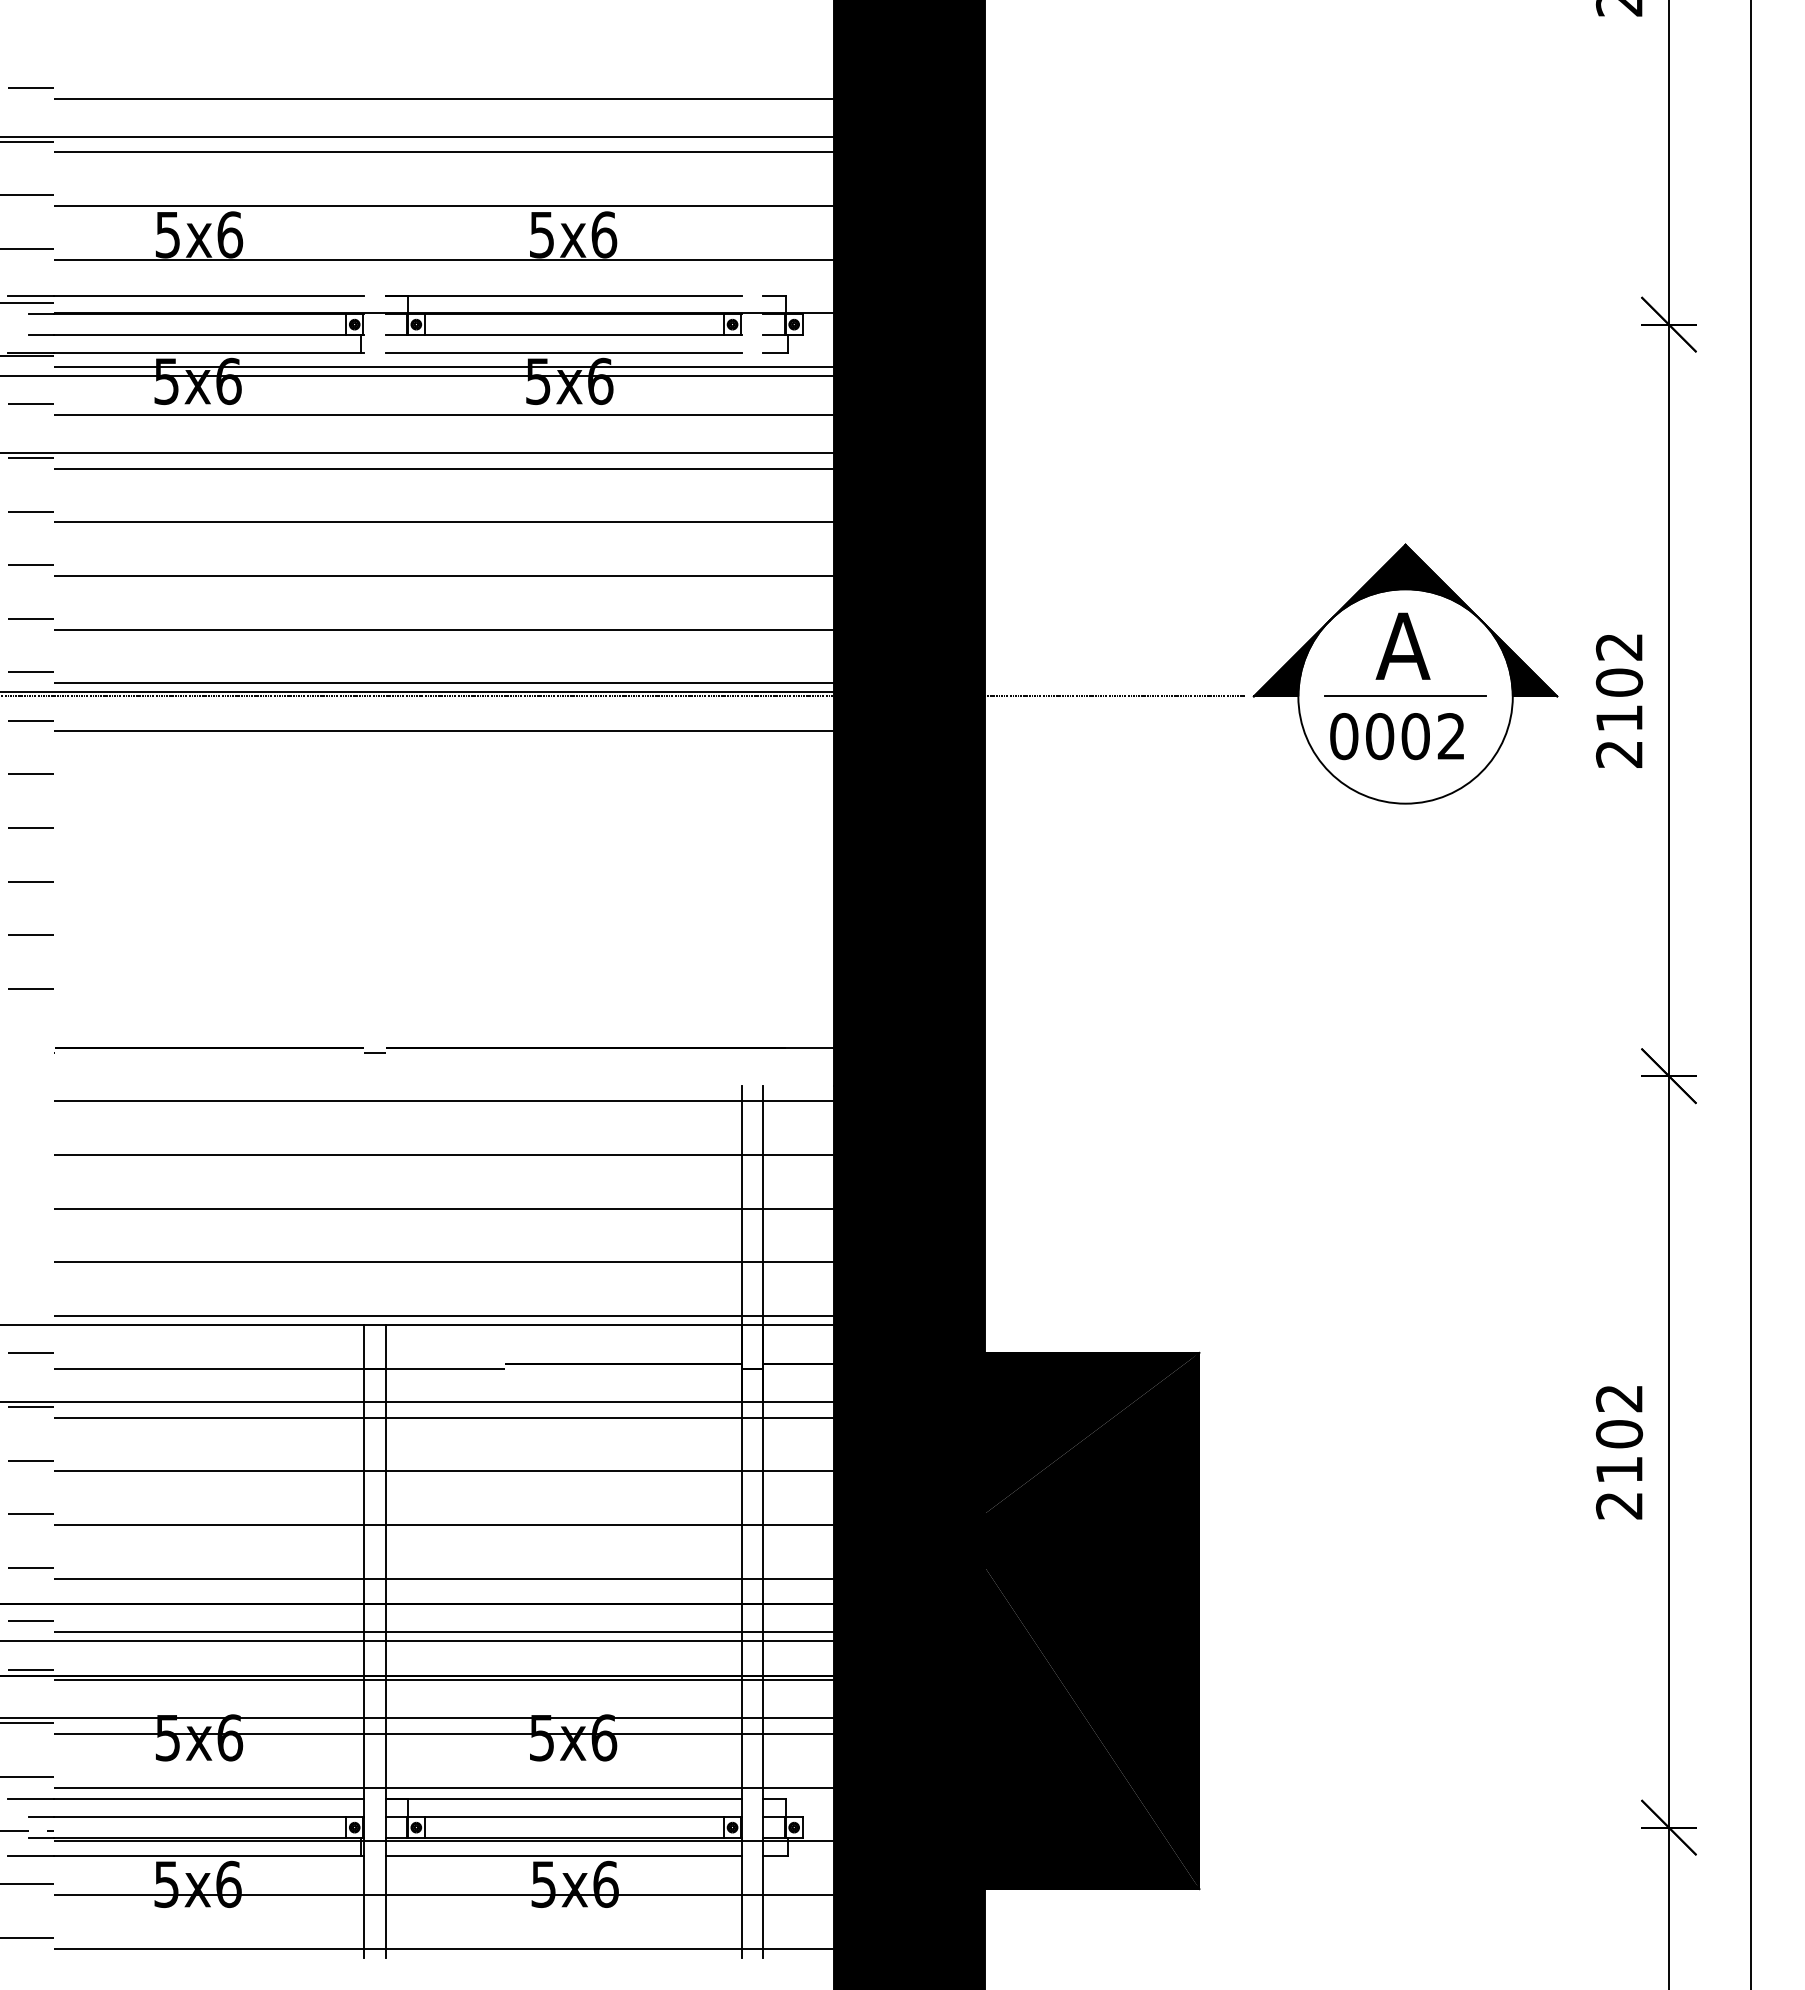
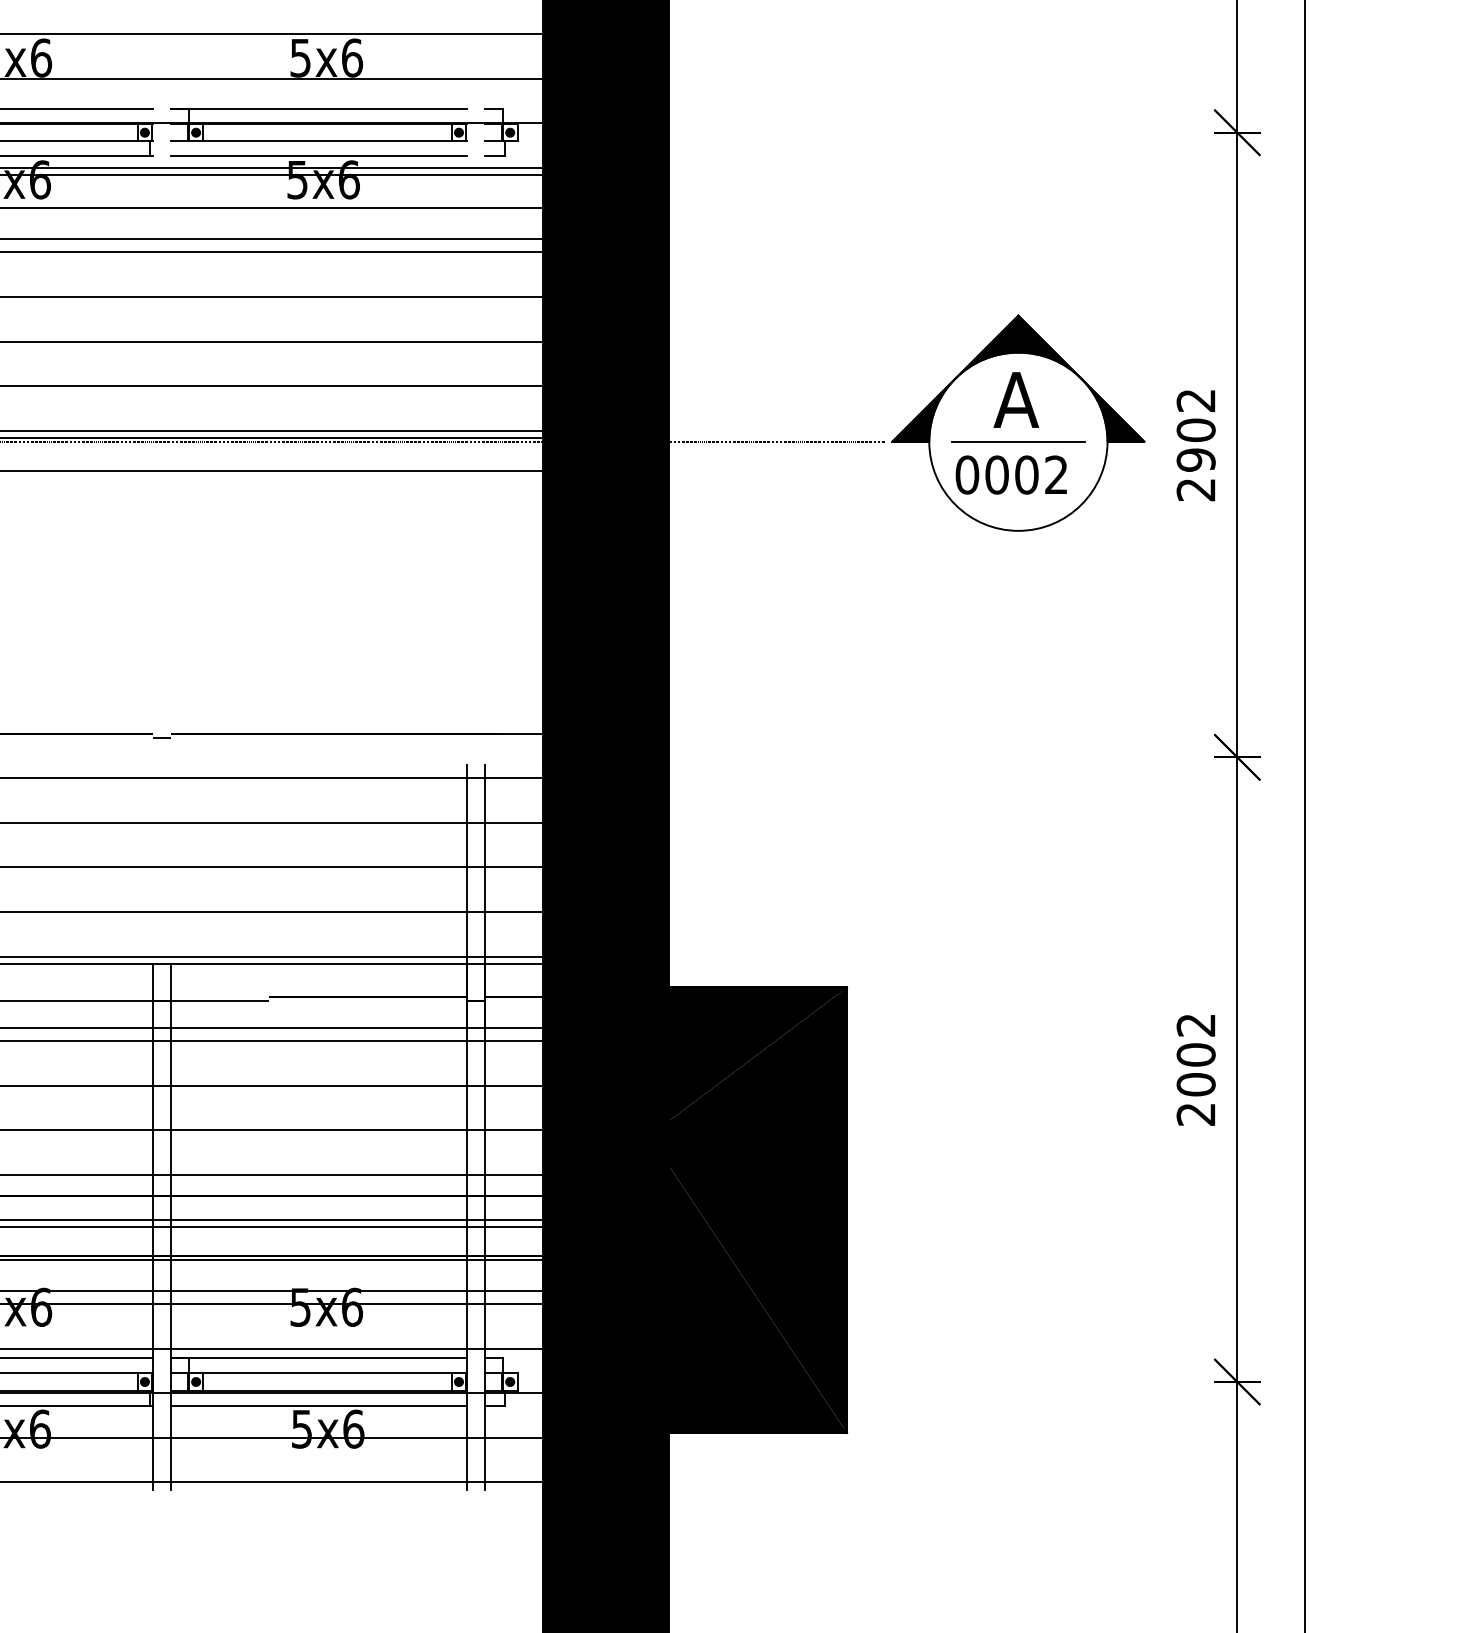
text: (1619, 718) -> (1196, 460), 2102 -> 2902
text: (1619, 1469) -> (1196, 1084), 2102 -> 2002

